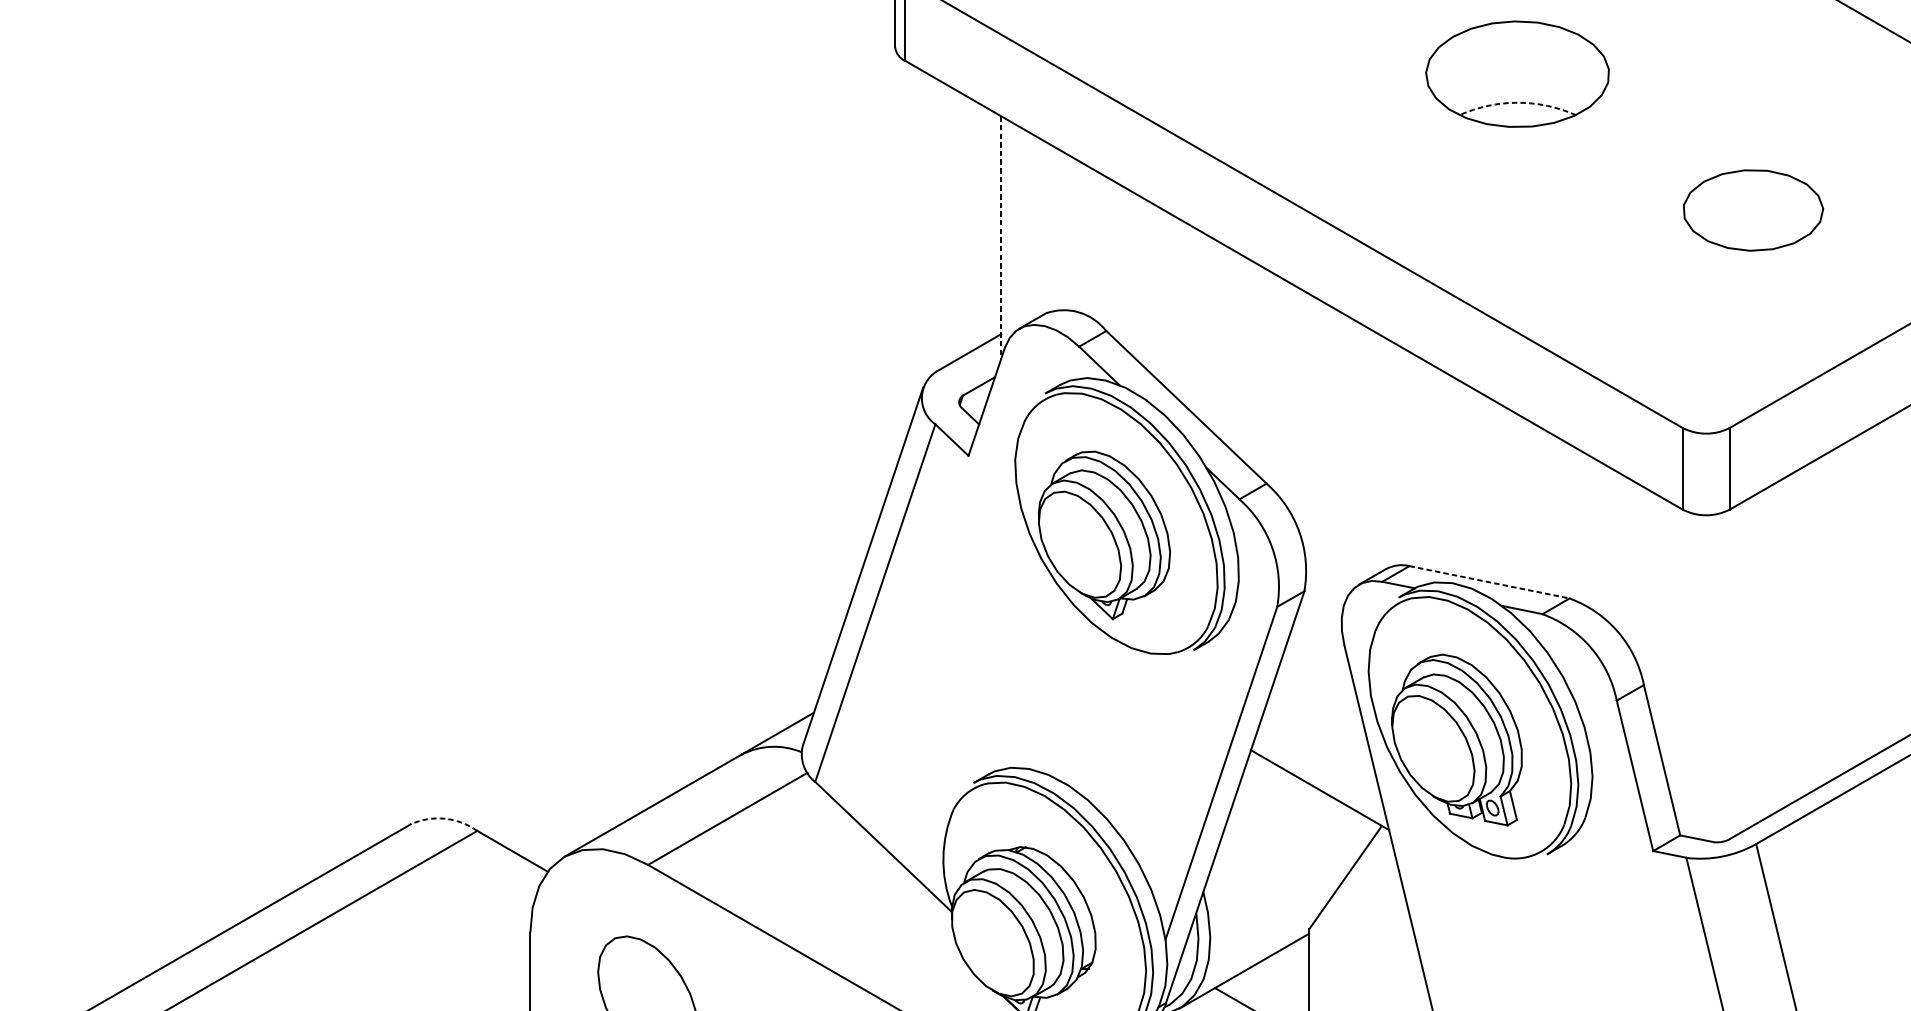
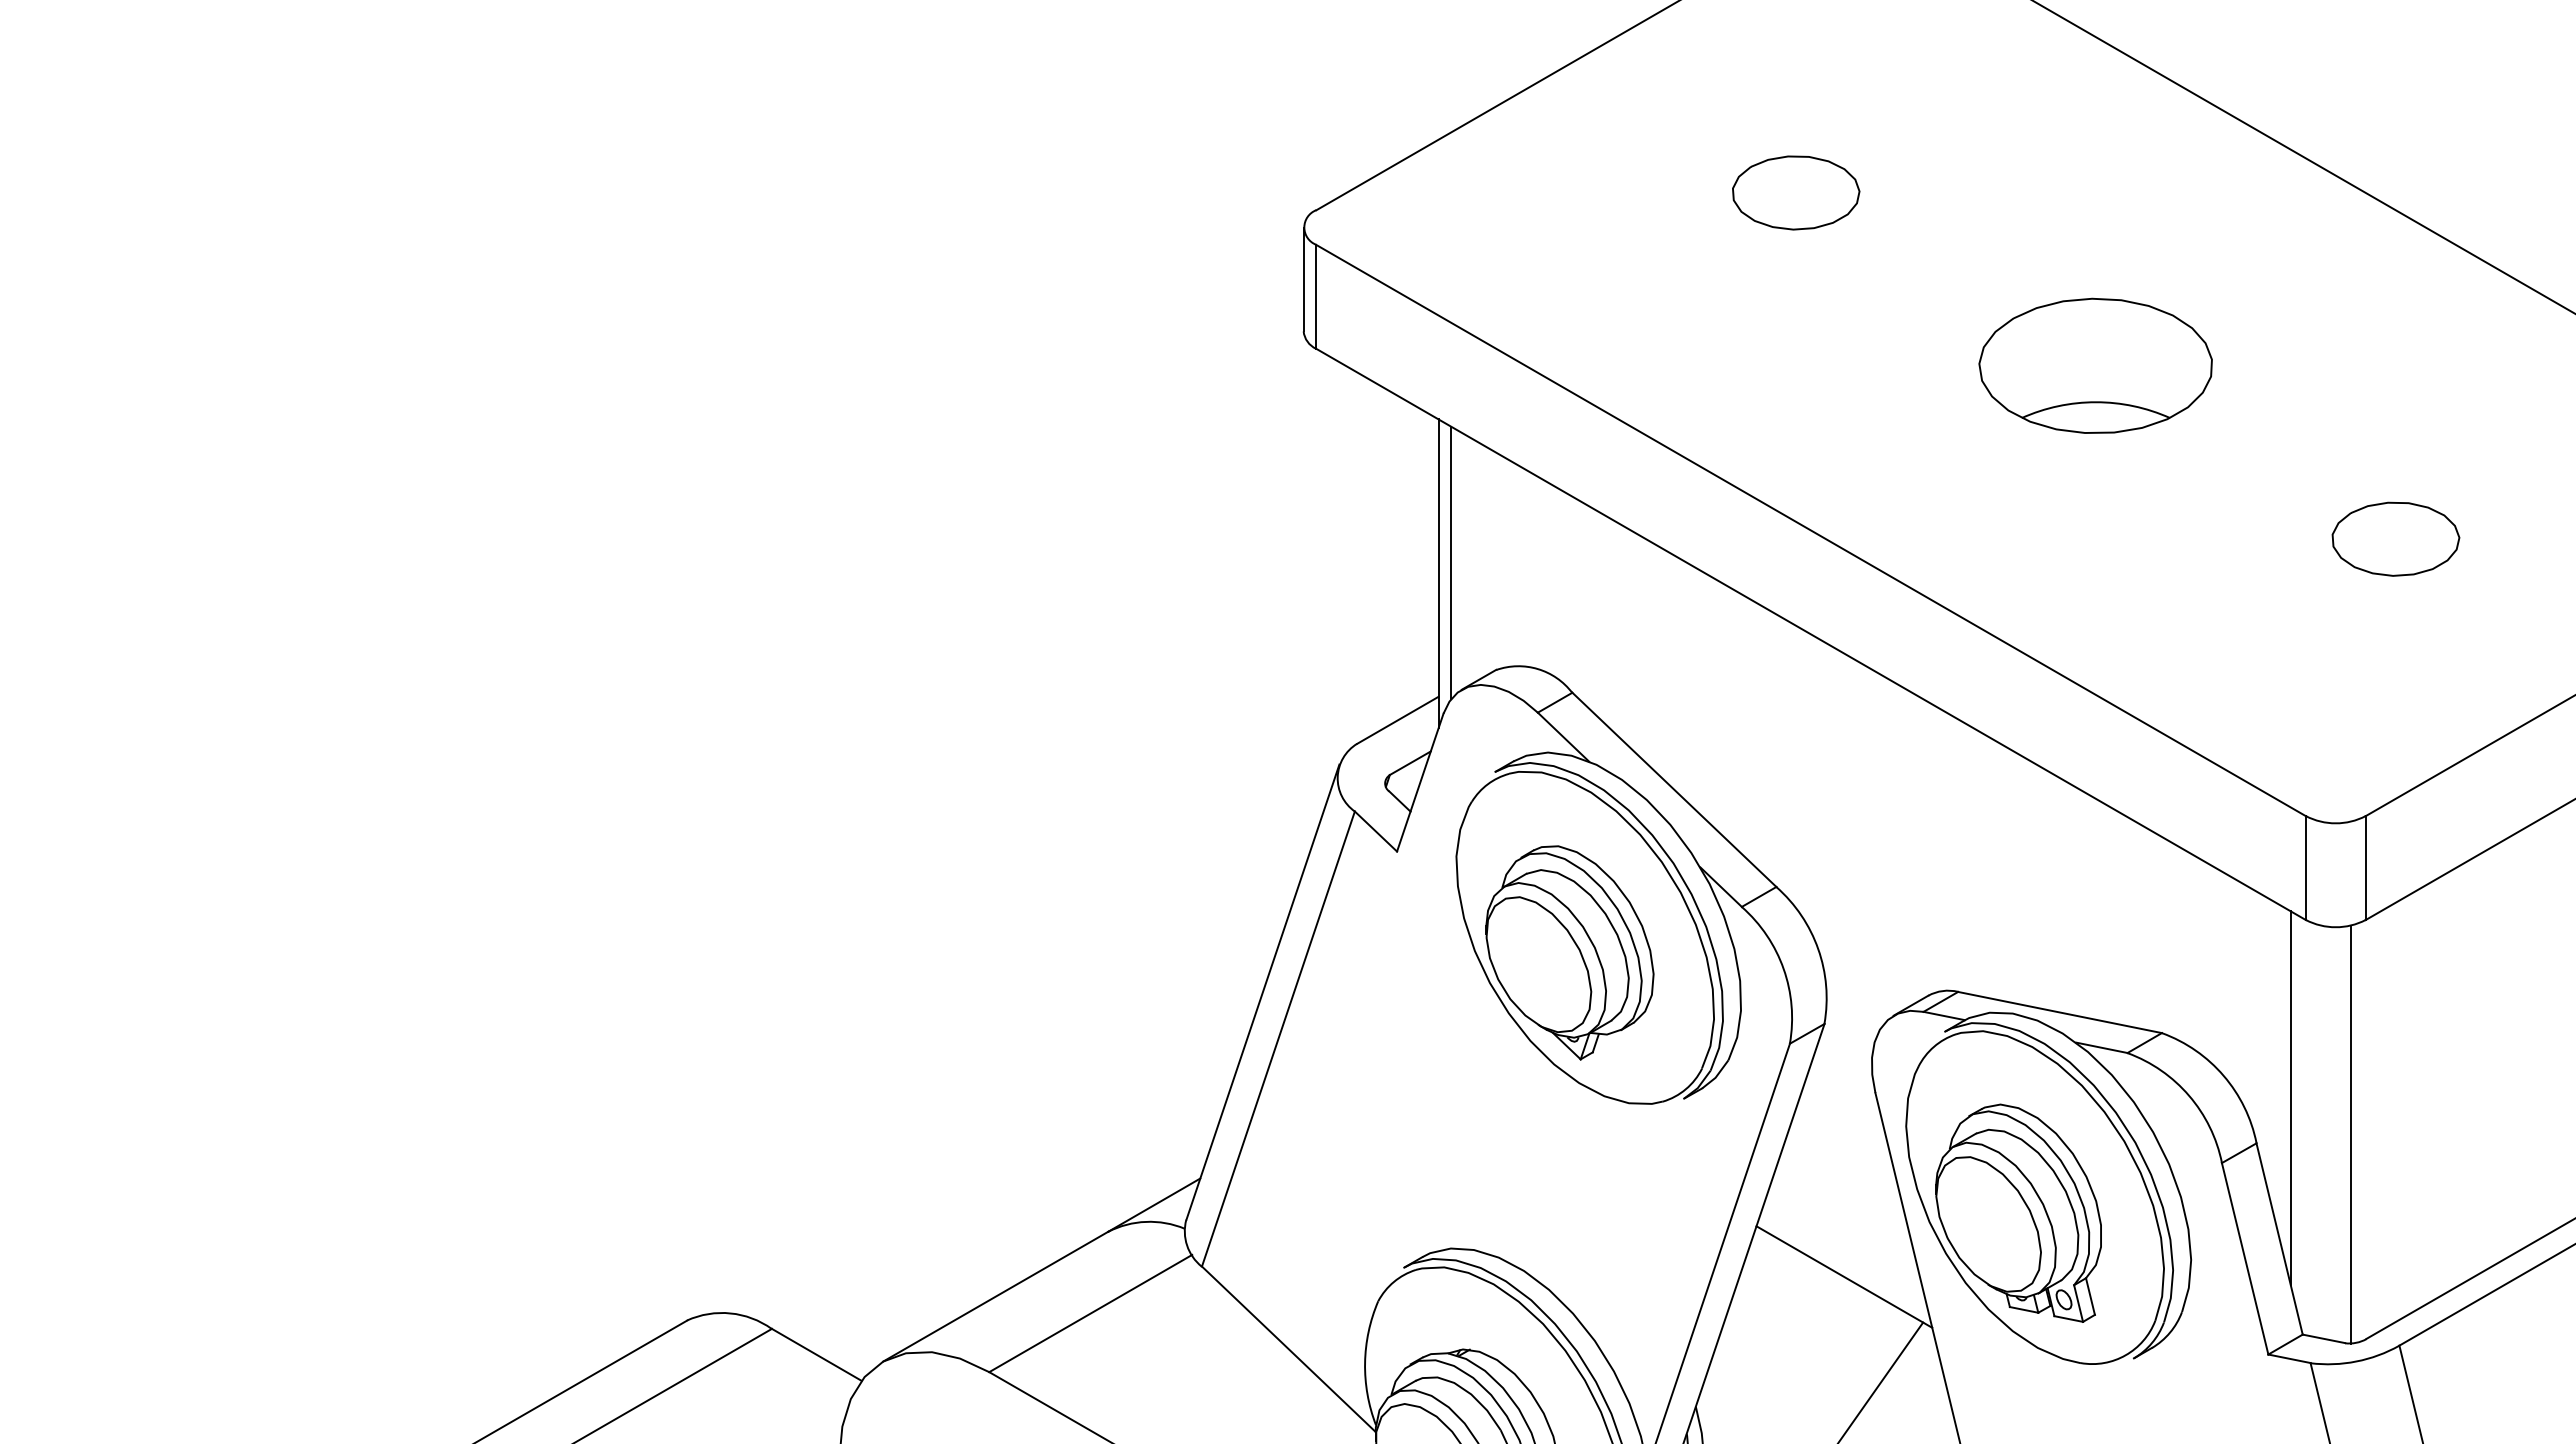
arc: (1517, 102) -> (2095, 402), dashed -> solid
part: (1753, 209) -> (2395, 538), size x0.71
line: (1011, 228) -> (1451, 562), added
line: (1001, 238) -> (1438, 574), dashed -> solid
line: (1489, 582) -> (2060, 1012), dashed -> solid
line: (1670, 649) -> (2290, 1098), added
line: (1717, 678) -> (2350, 1134), added
arc: (444, 818) -> (730, 1313), dashed -> solid

